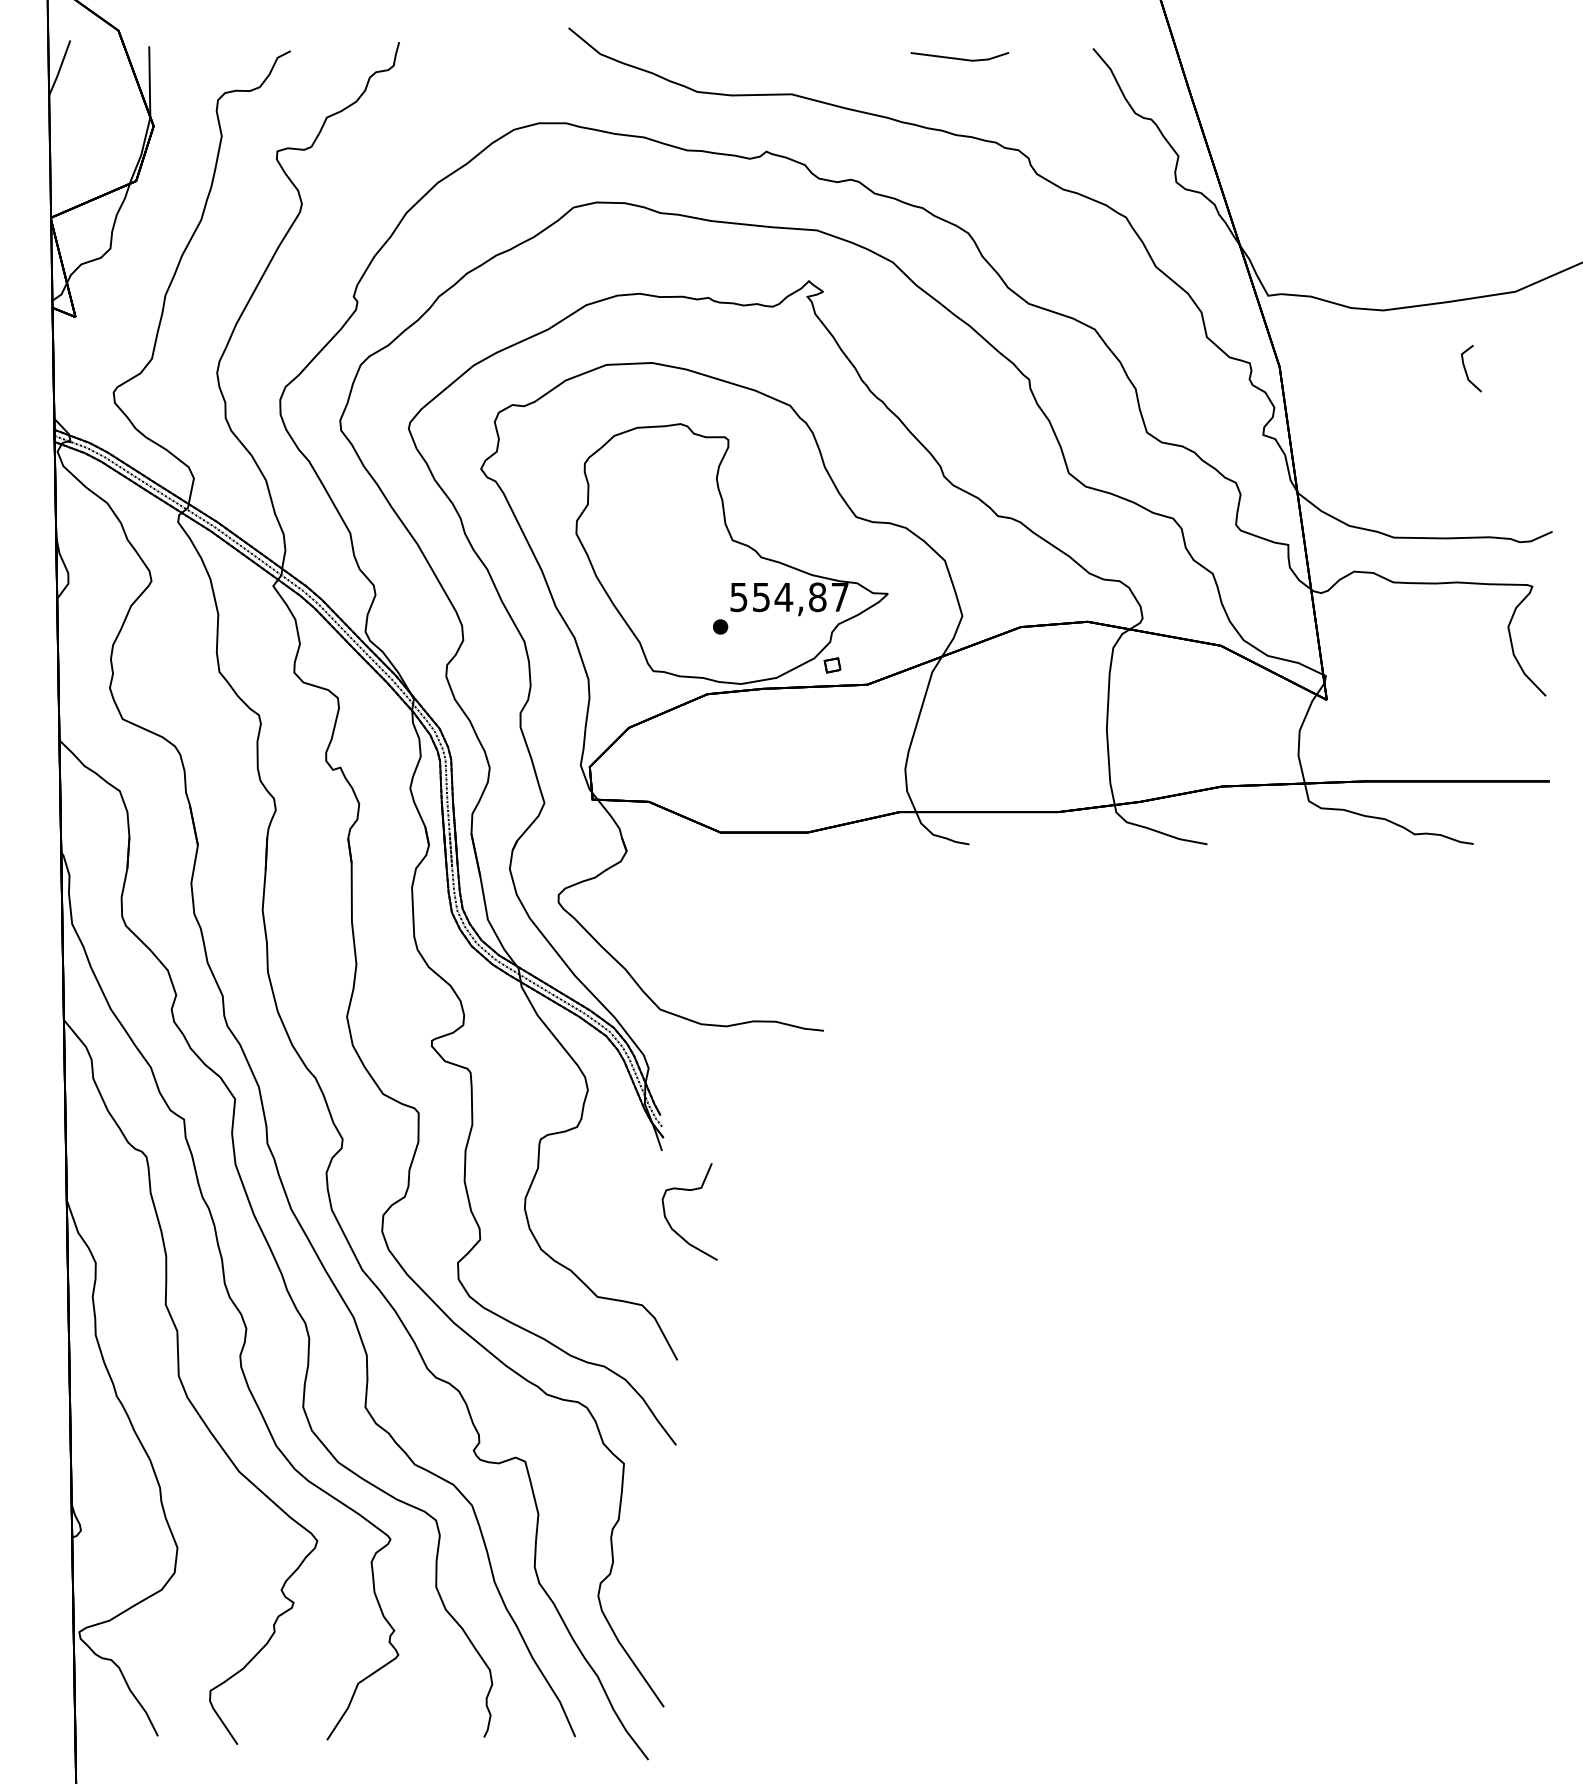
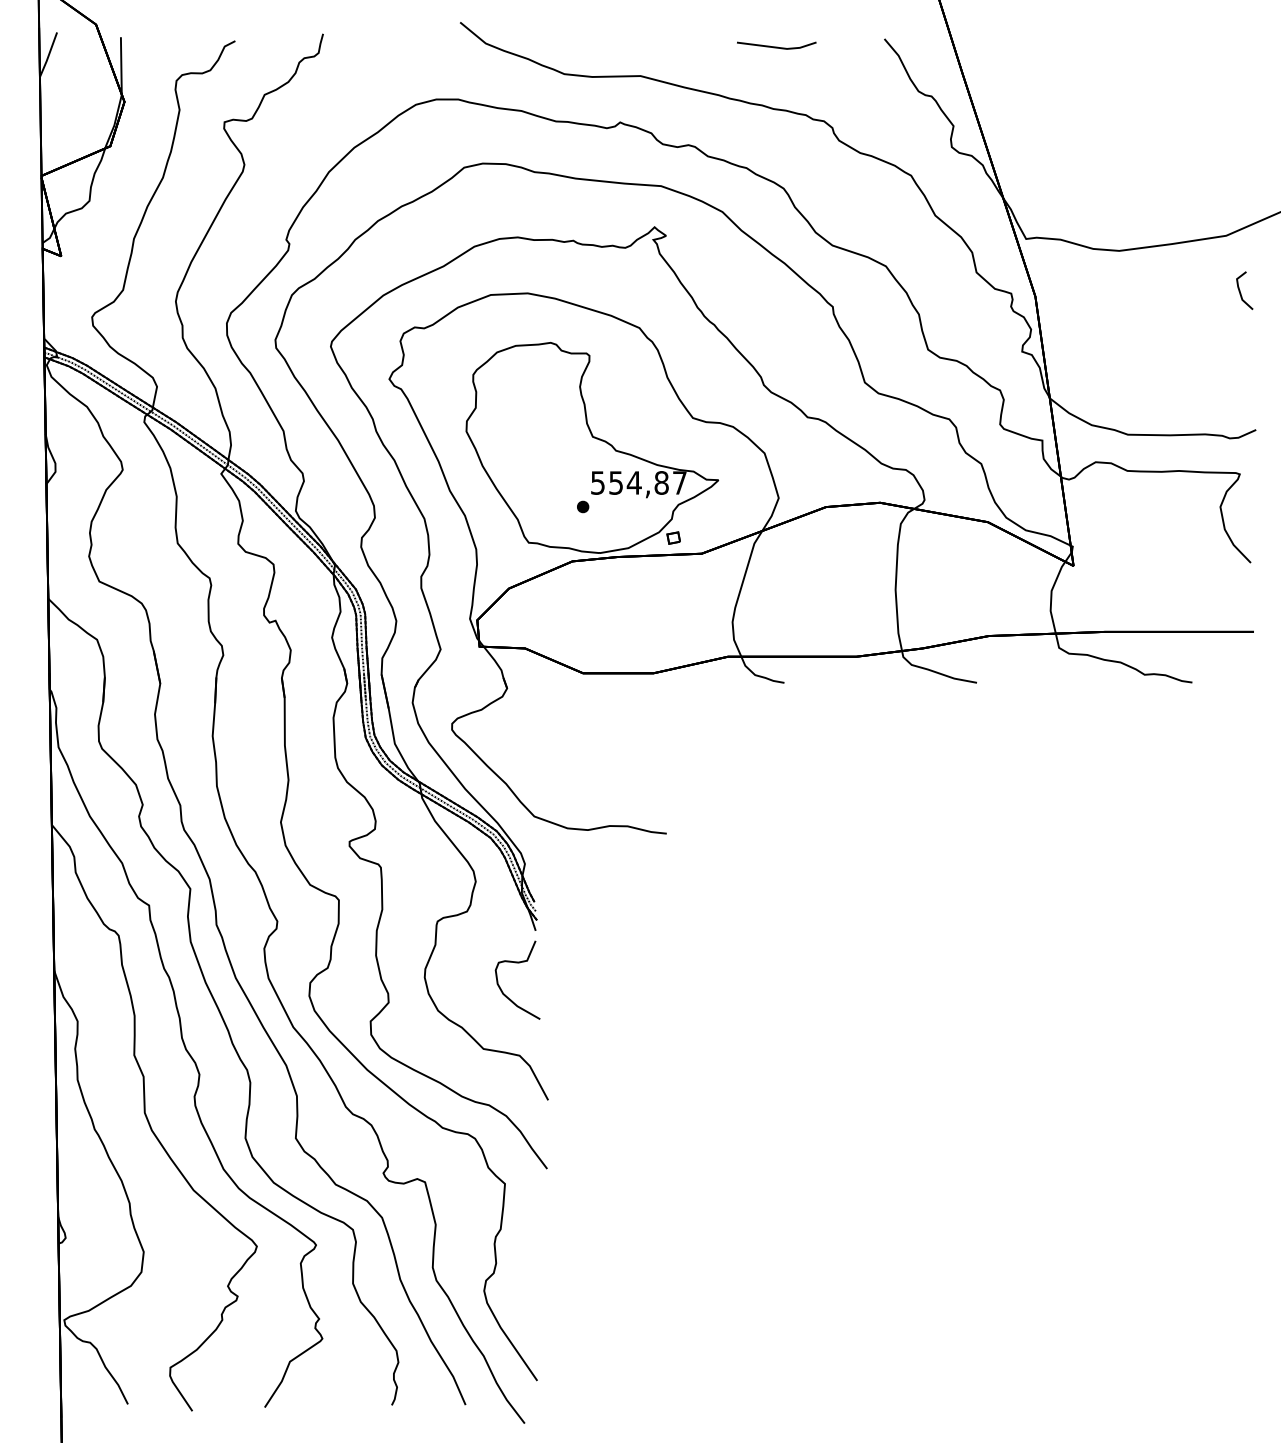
line: (1466, 369) -> (1240, 291), moved
curve: (689, 1190) -> (517, 962), moved

